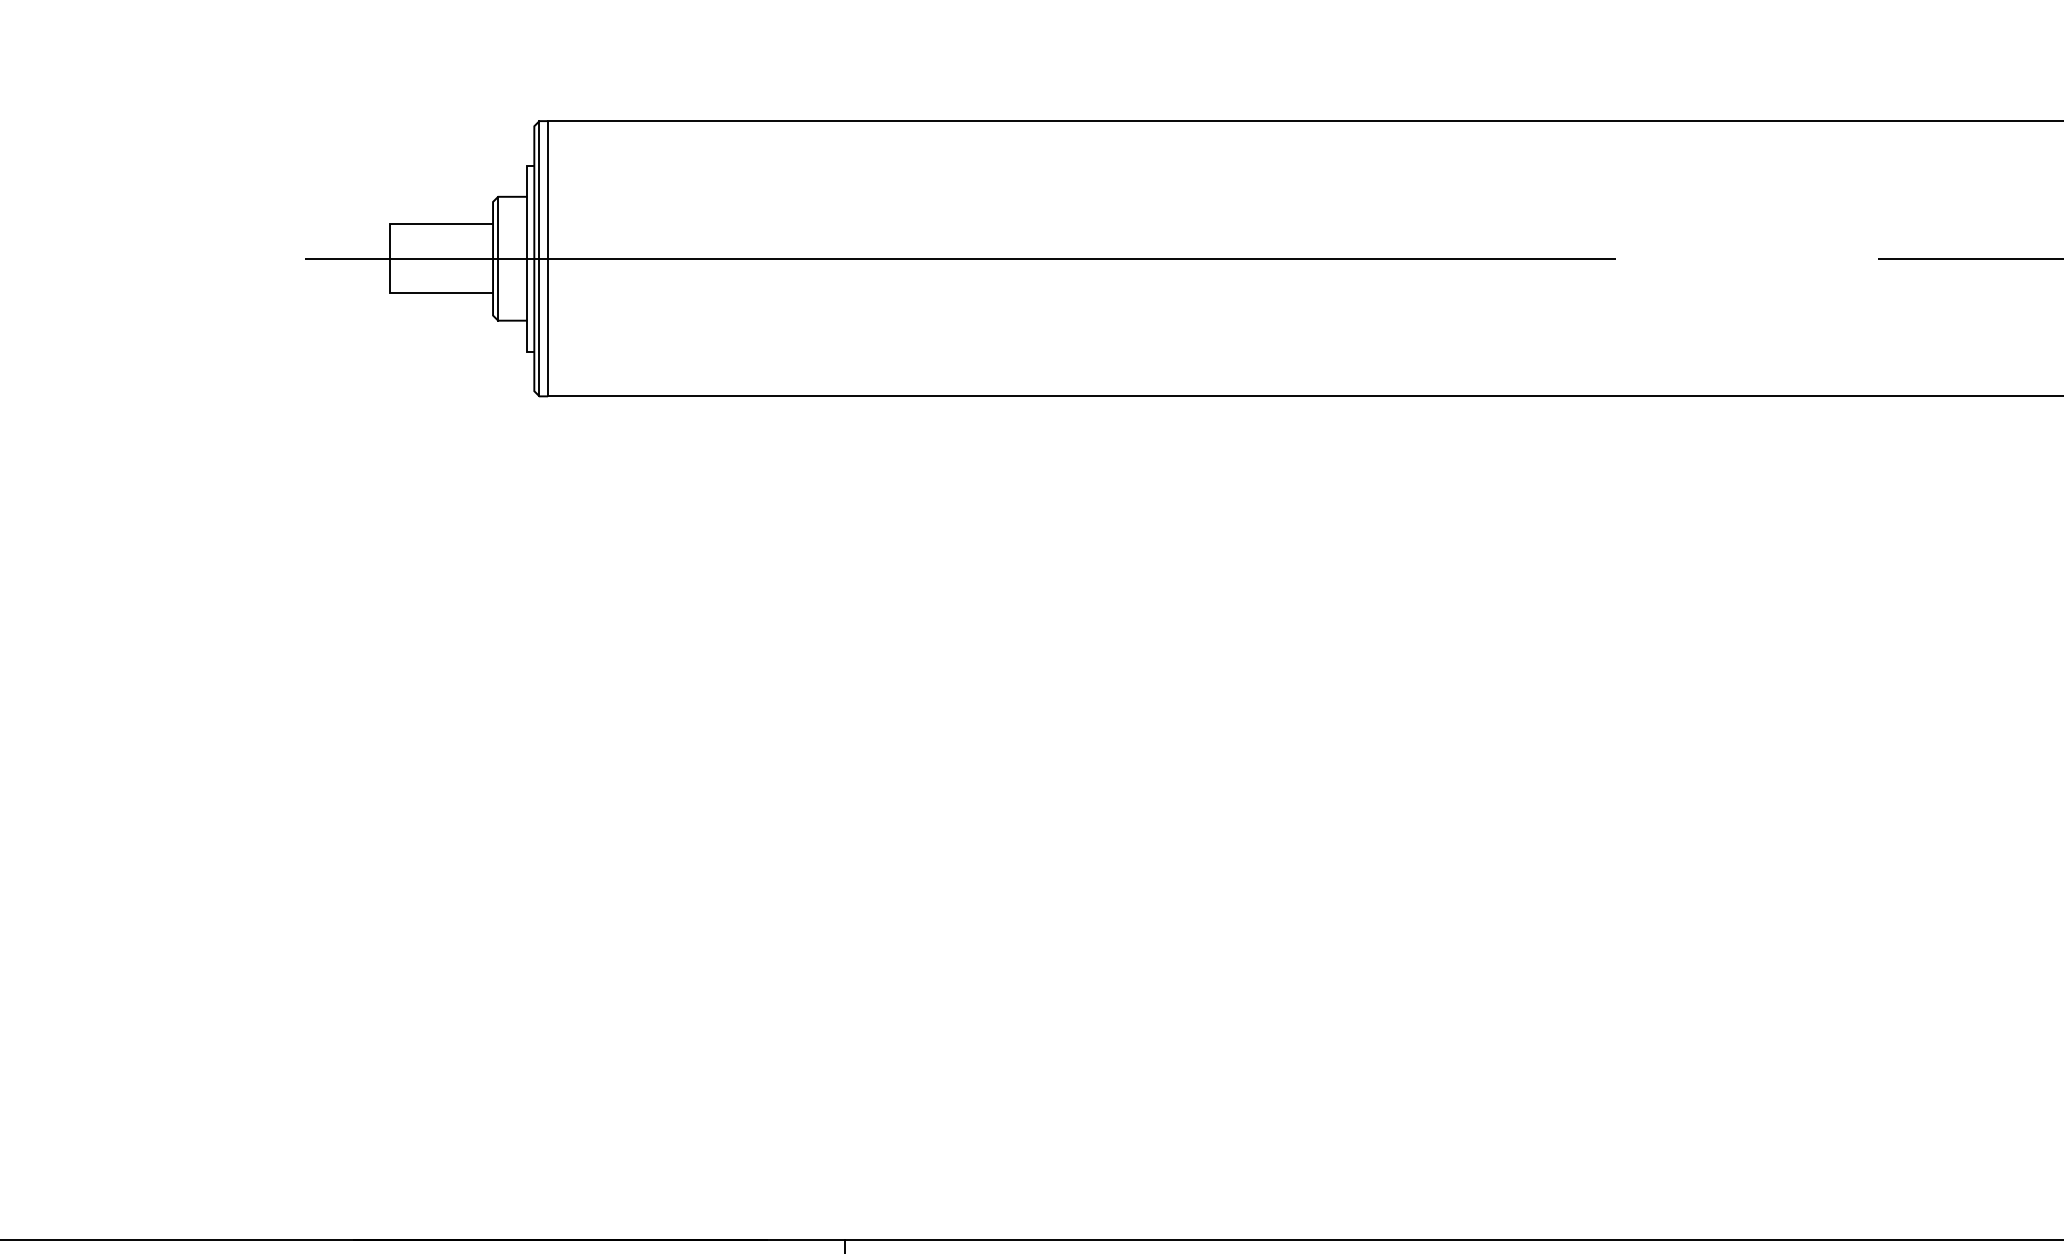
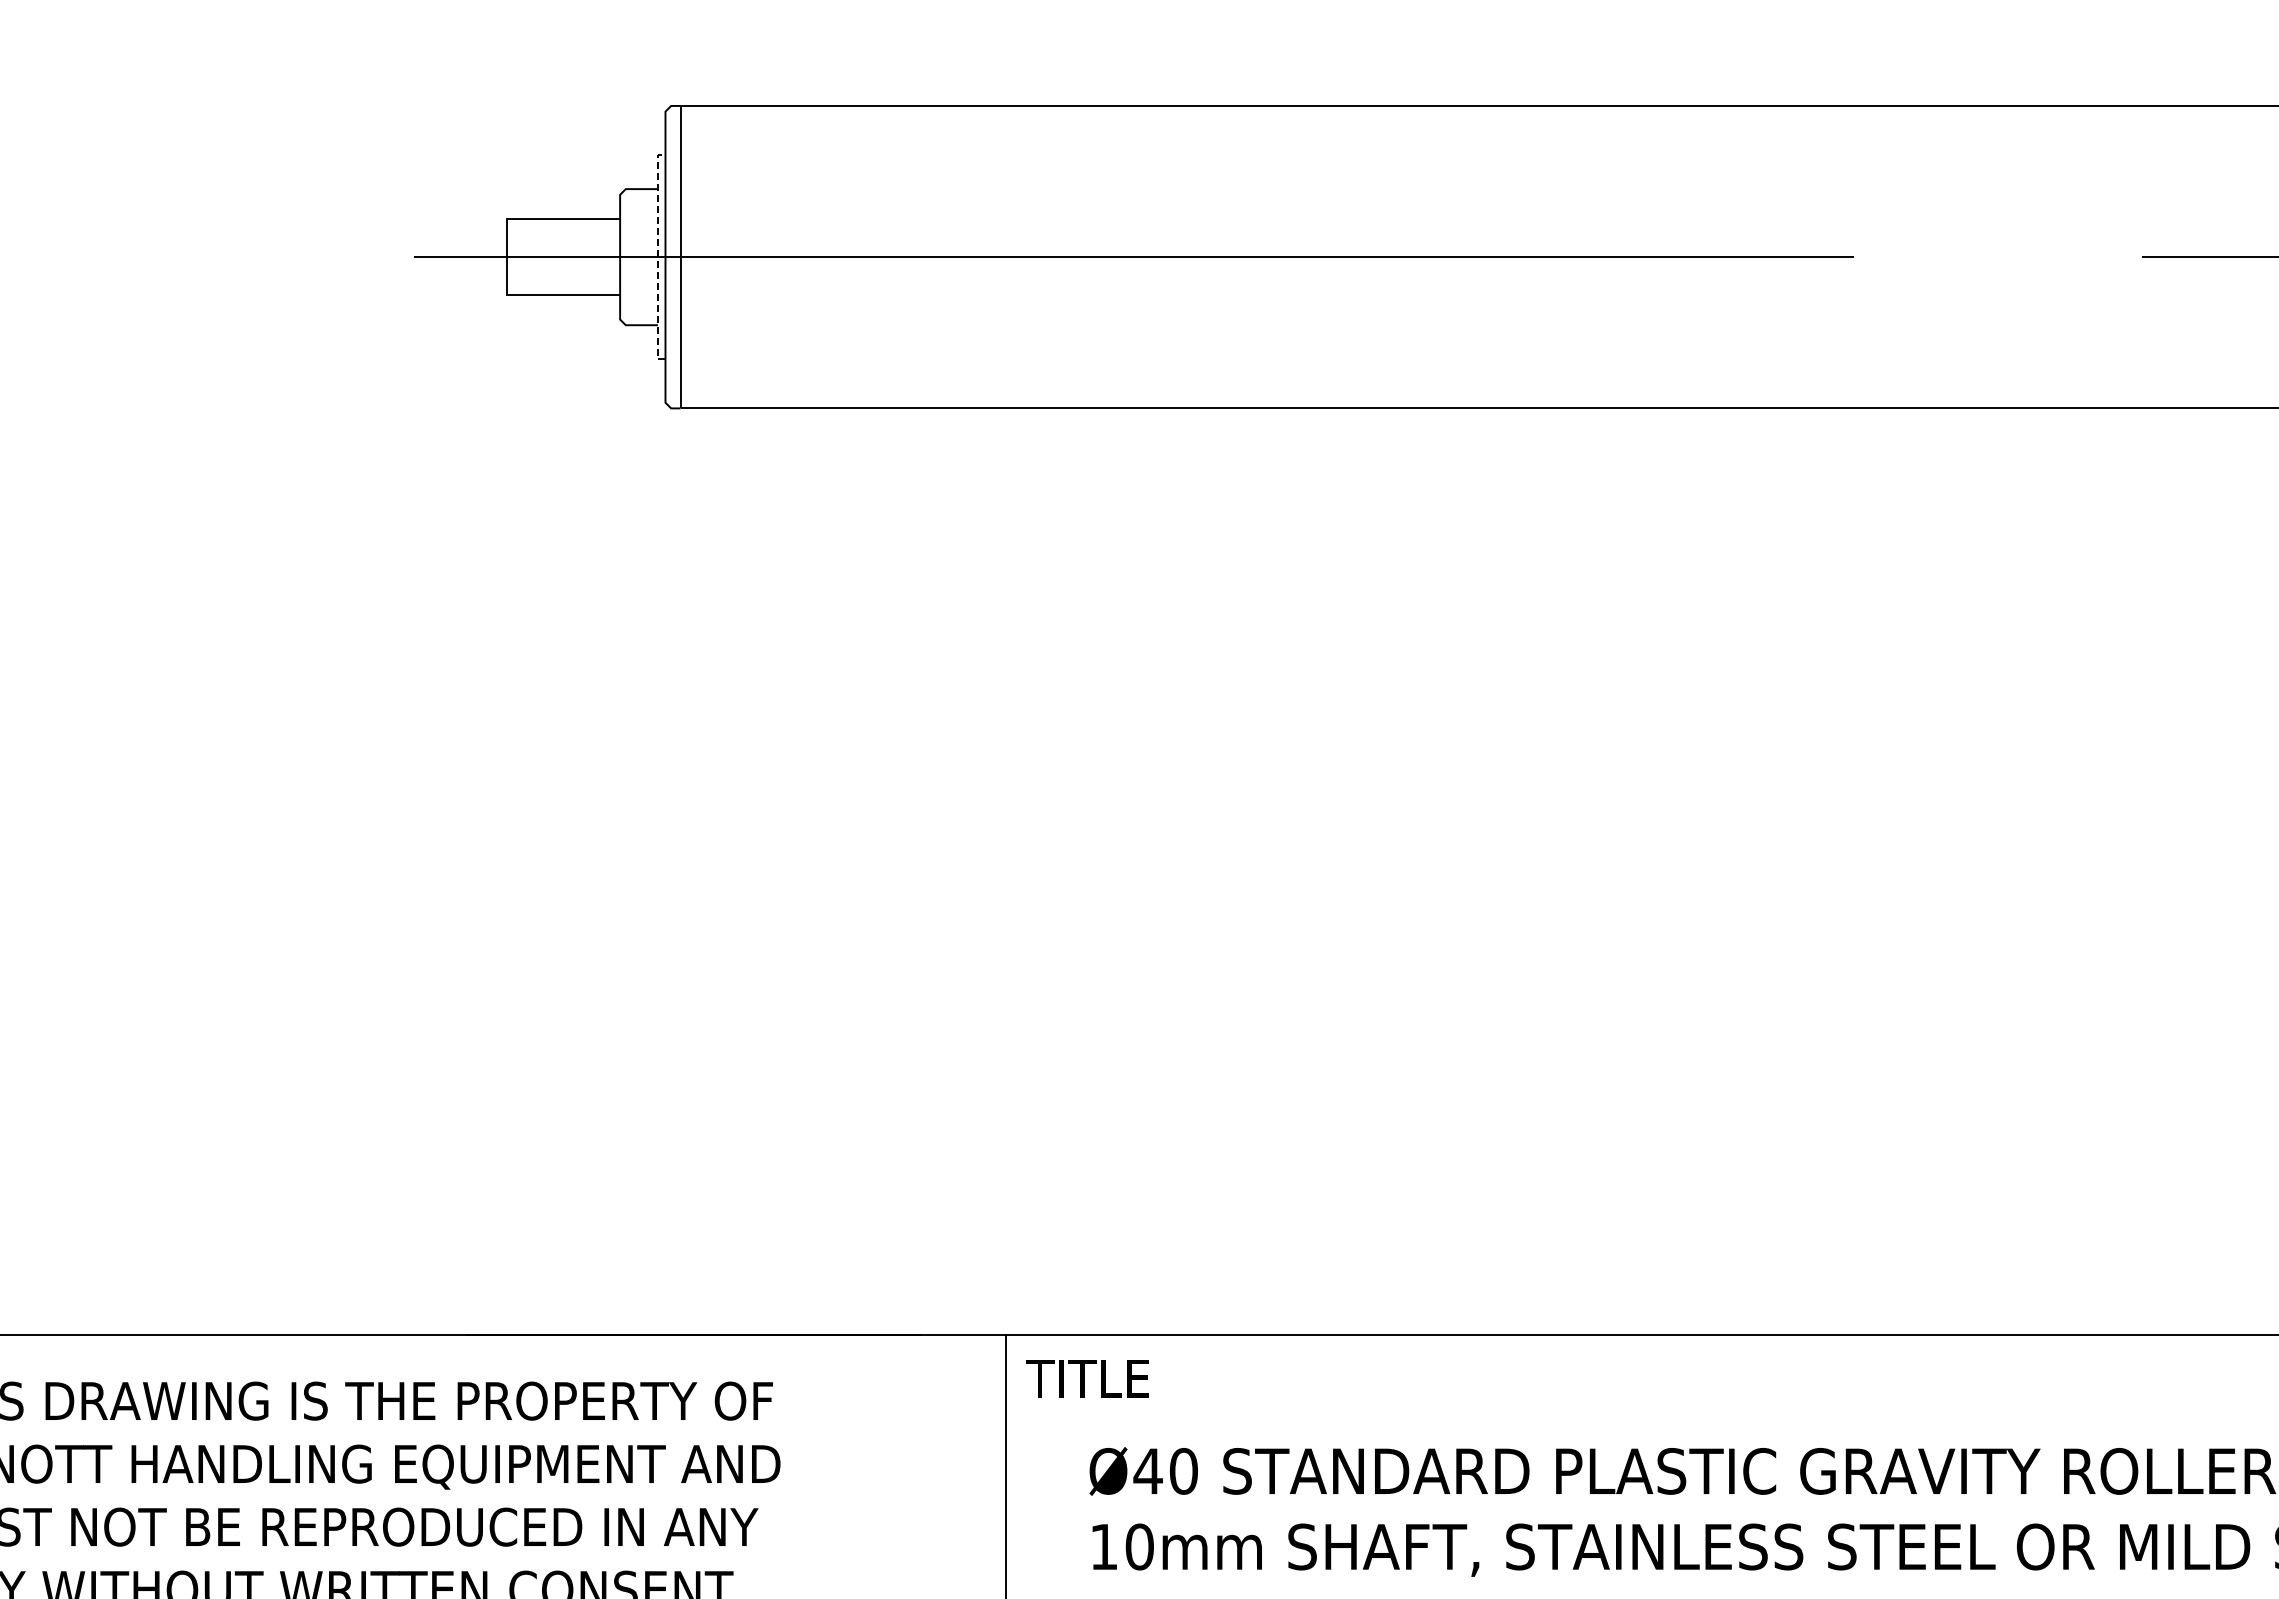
line: (527, 258) -> (657, 256), solid -> dashed
line: (539, 258) -> (671, 256), removed
line: (497, 259) -> (625, 257), removed

